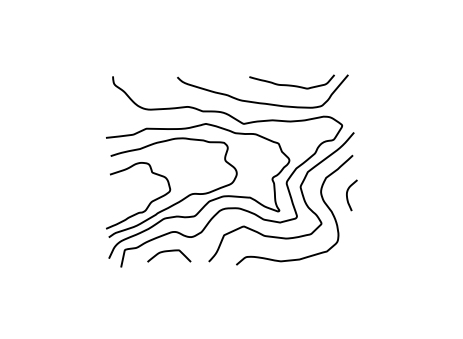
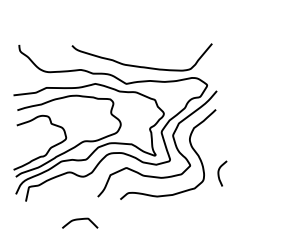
curve: (291, 84) -> (165, 51), removed
curve: (347, 195) -> (218, 173), moved
curve: (169, 251) -> (80, 219), moved

